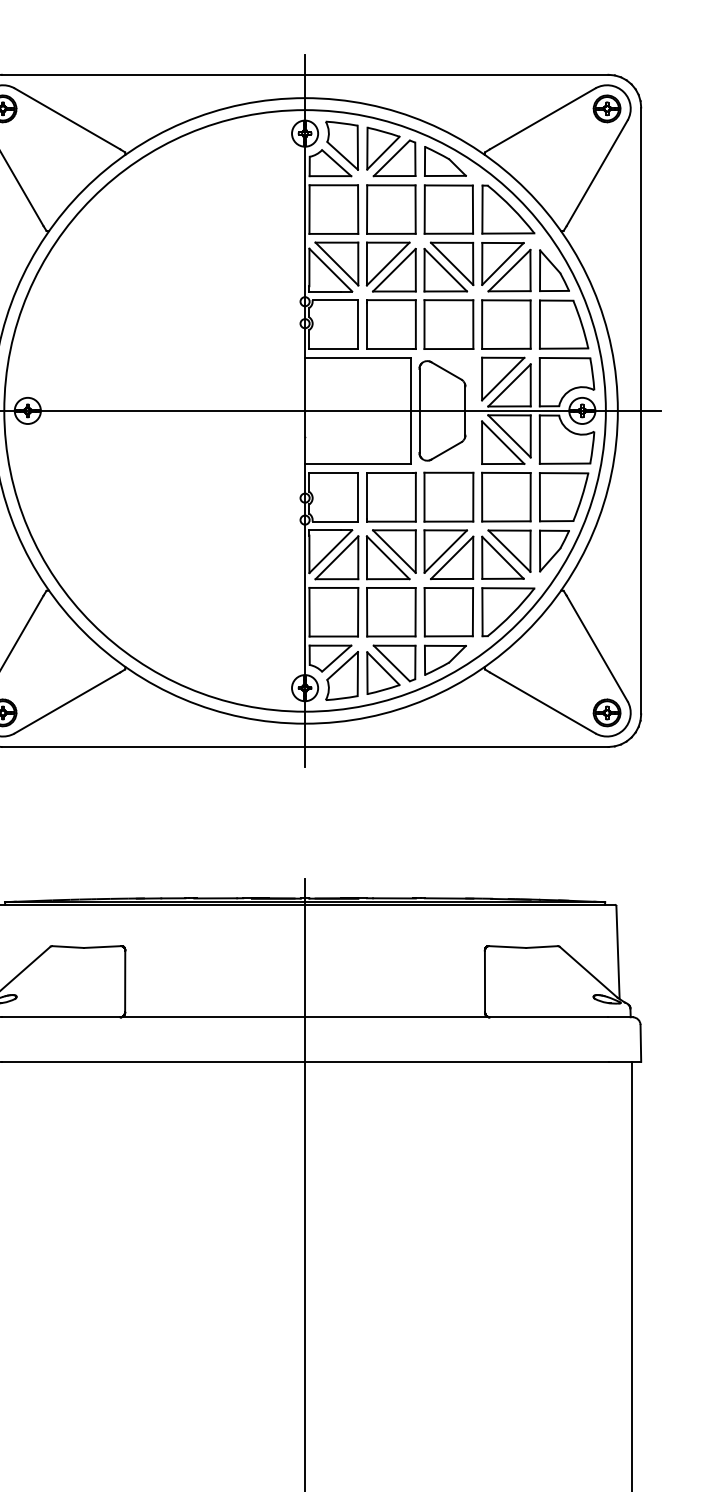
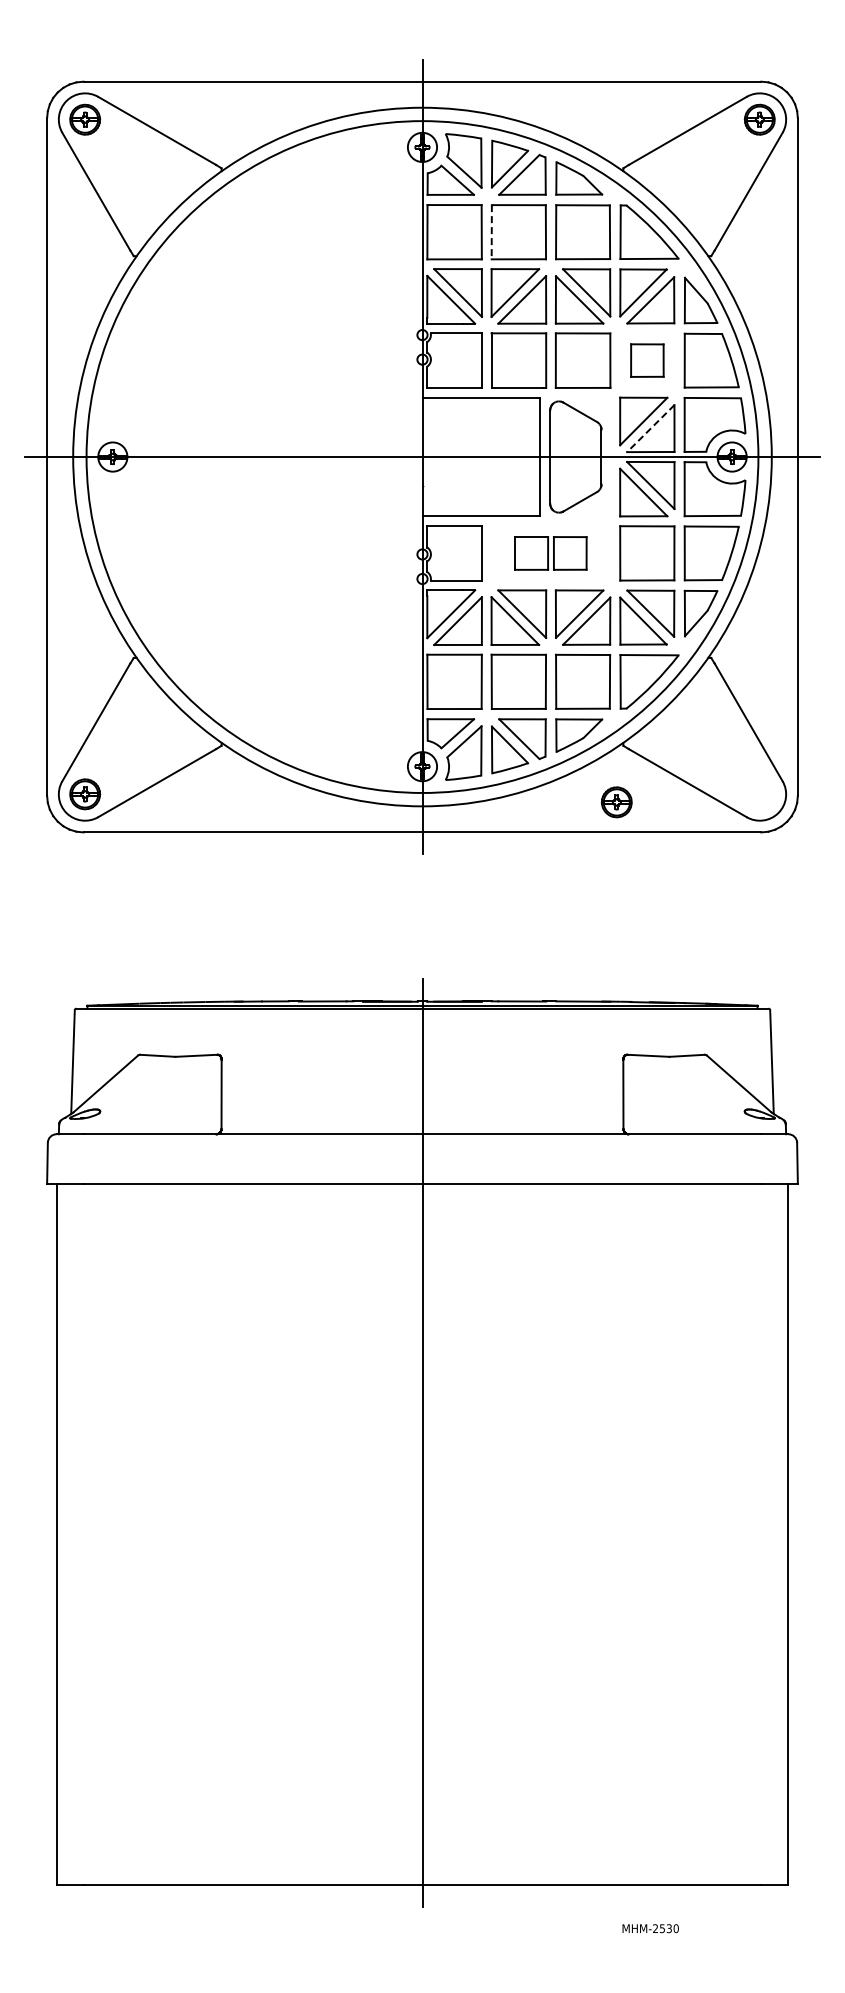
line: (366, 209) -> (491, 232), solid -> dashed
part: (506, 324) -> (647, 360), size x0.6
line: (509, 385) -> (650, 428), solid -> dashed
part: (419, 497) -> (550, 553), size x0.6
part: (606, 713) -> (616, 802), moved

